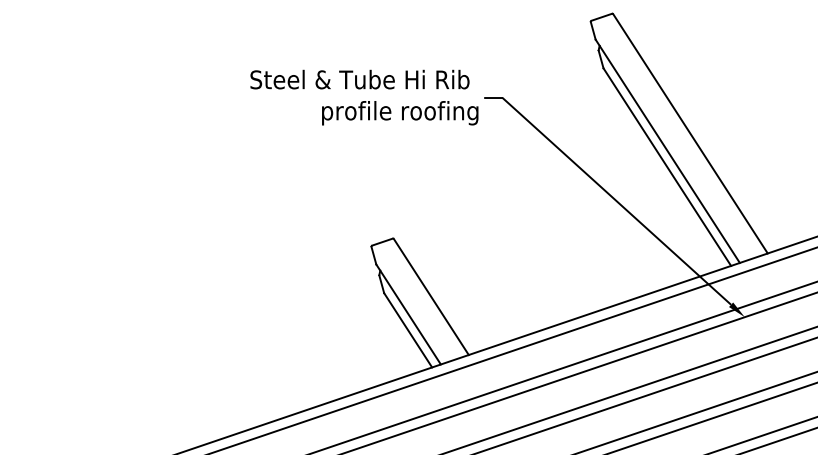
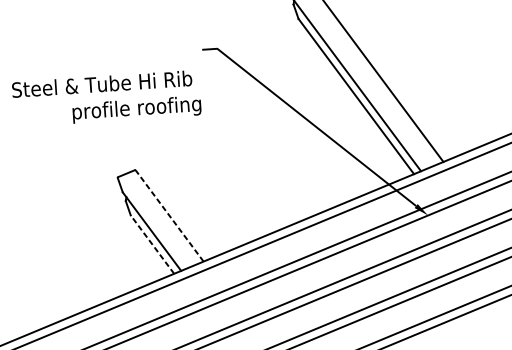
text: (364, 97) -> (106, 98), moved
line: (431, 296) -> (169, 215), solid -> dashed
line: (407, 329) -> (151, 243), solid -> dashed

